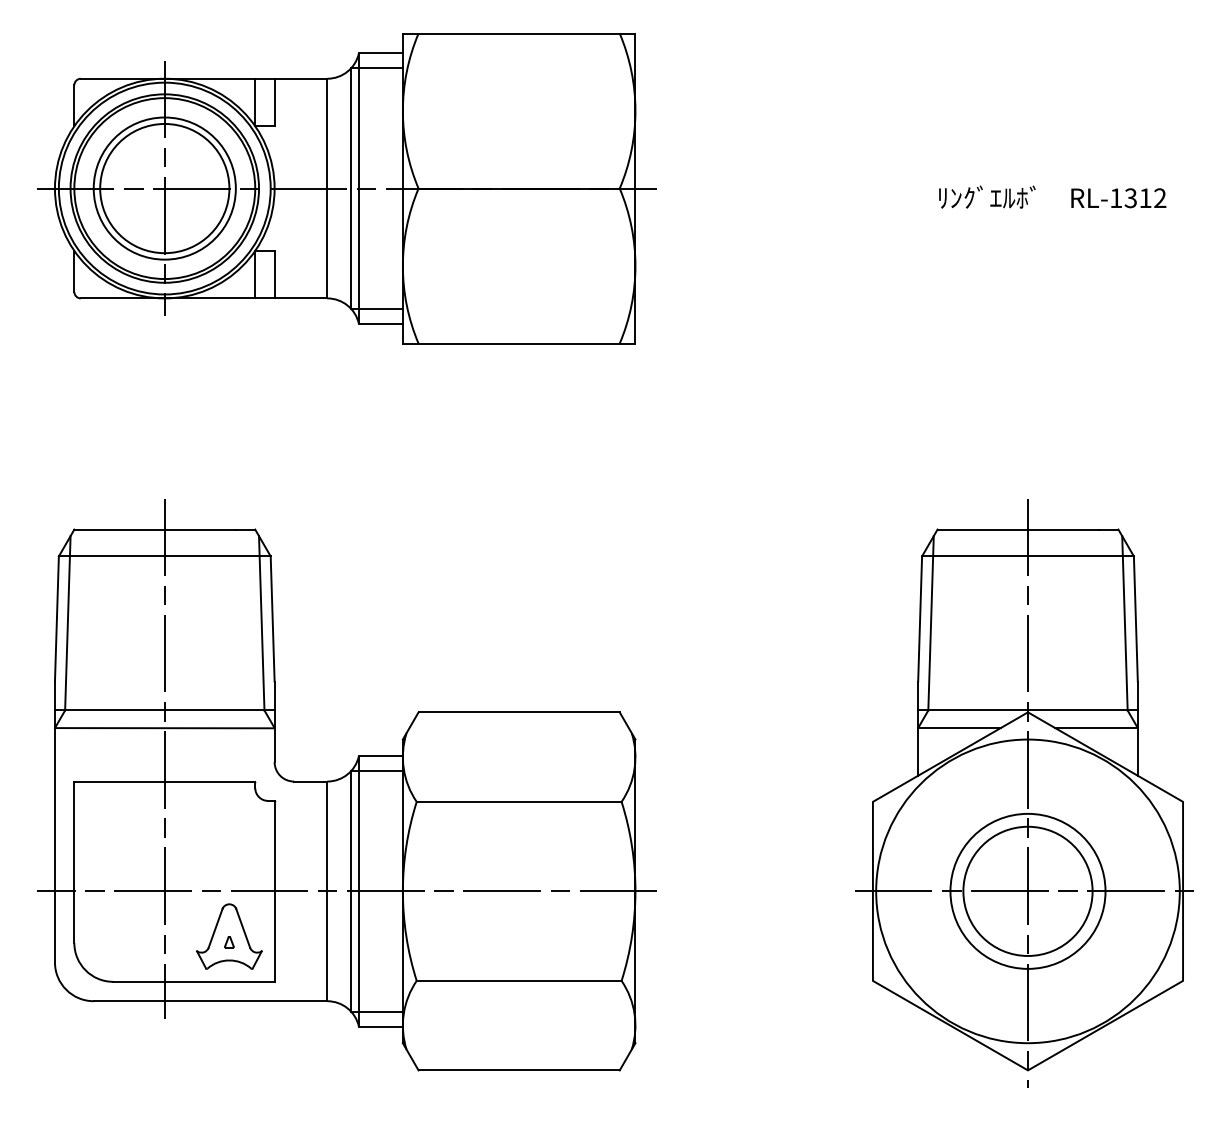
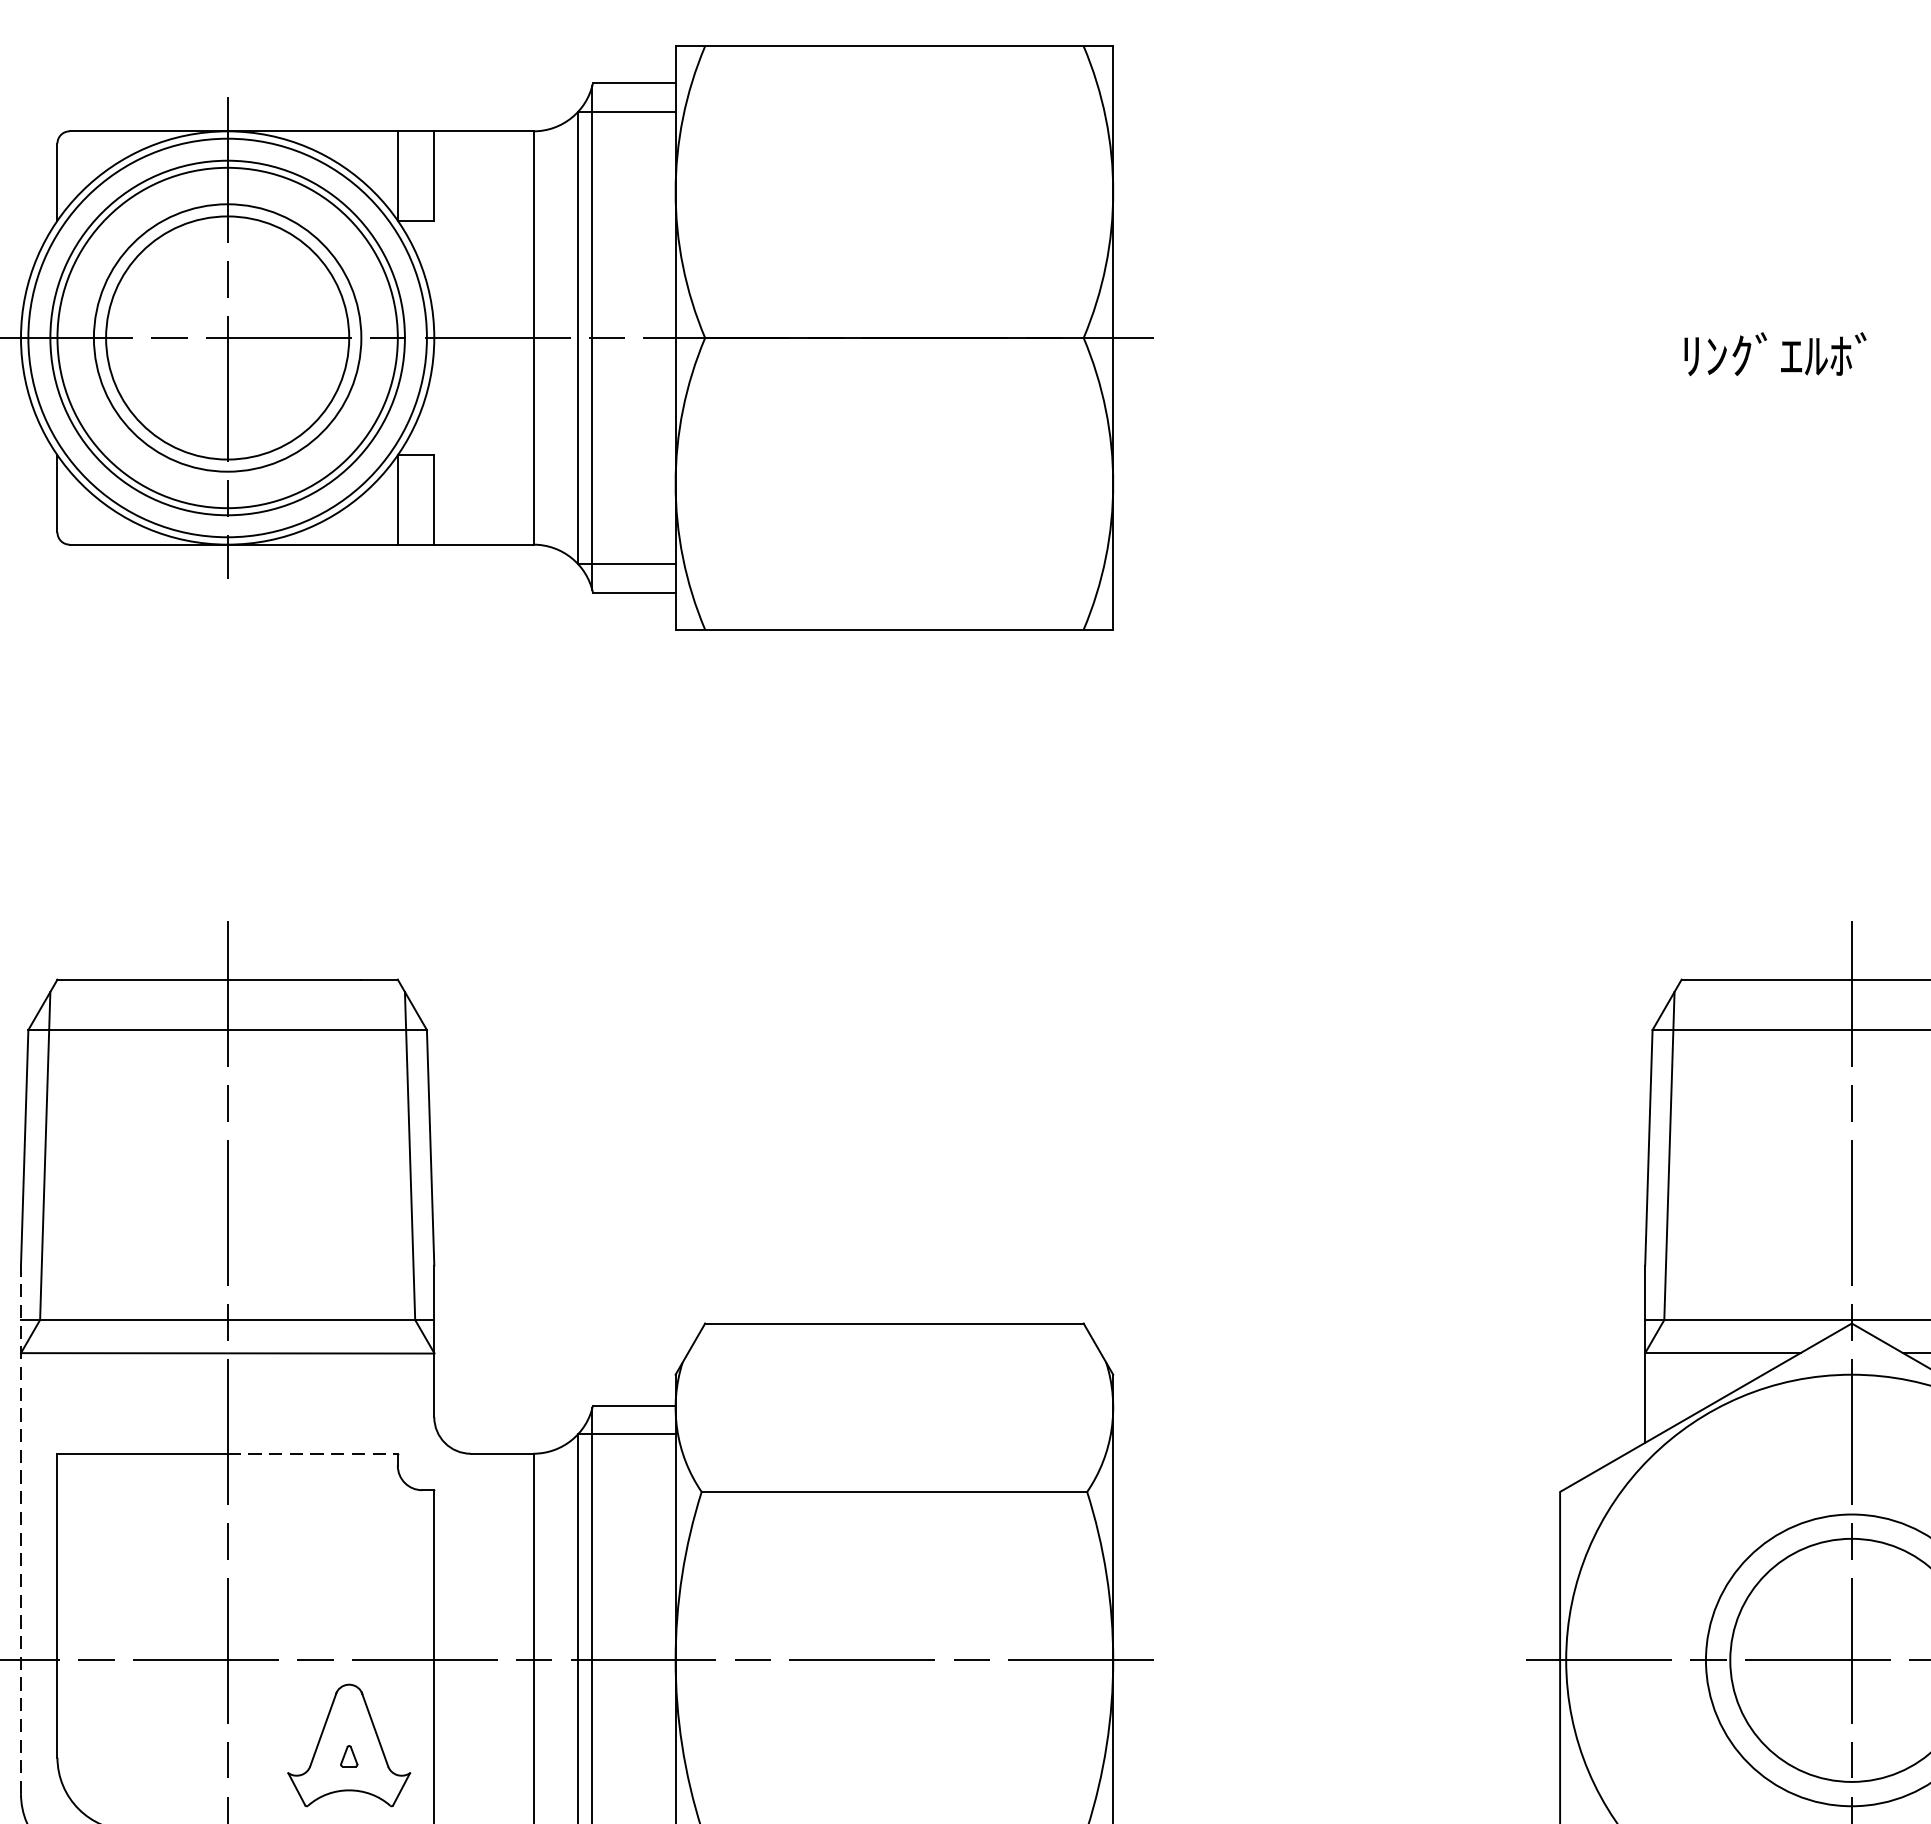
line: (210, 781) -> (313, 1453), solid -> dashed
line: (54, 821) -> (20, 1528), solid -> dashed

